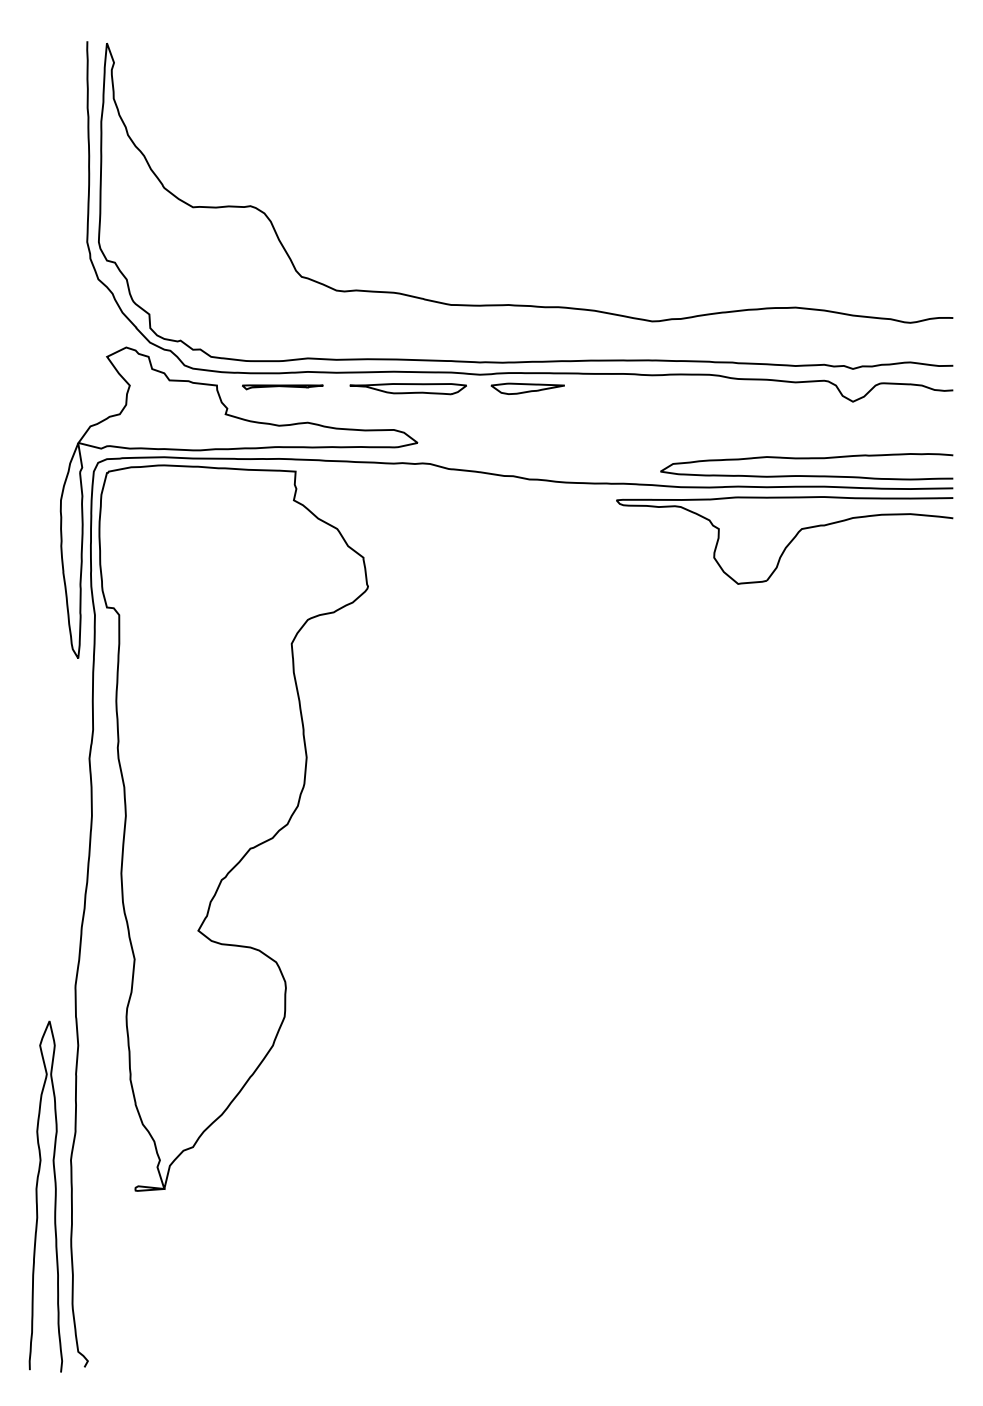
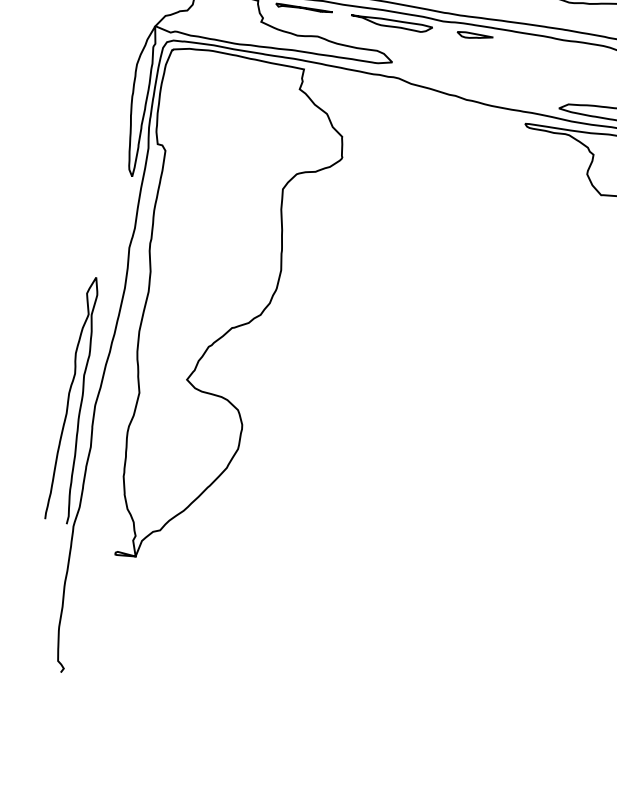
part: (527, 388) -> (474, 36), size x0.7
curve: (37, 1196) -> (69, 398), moved

